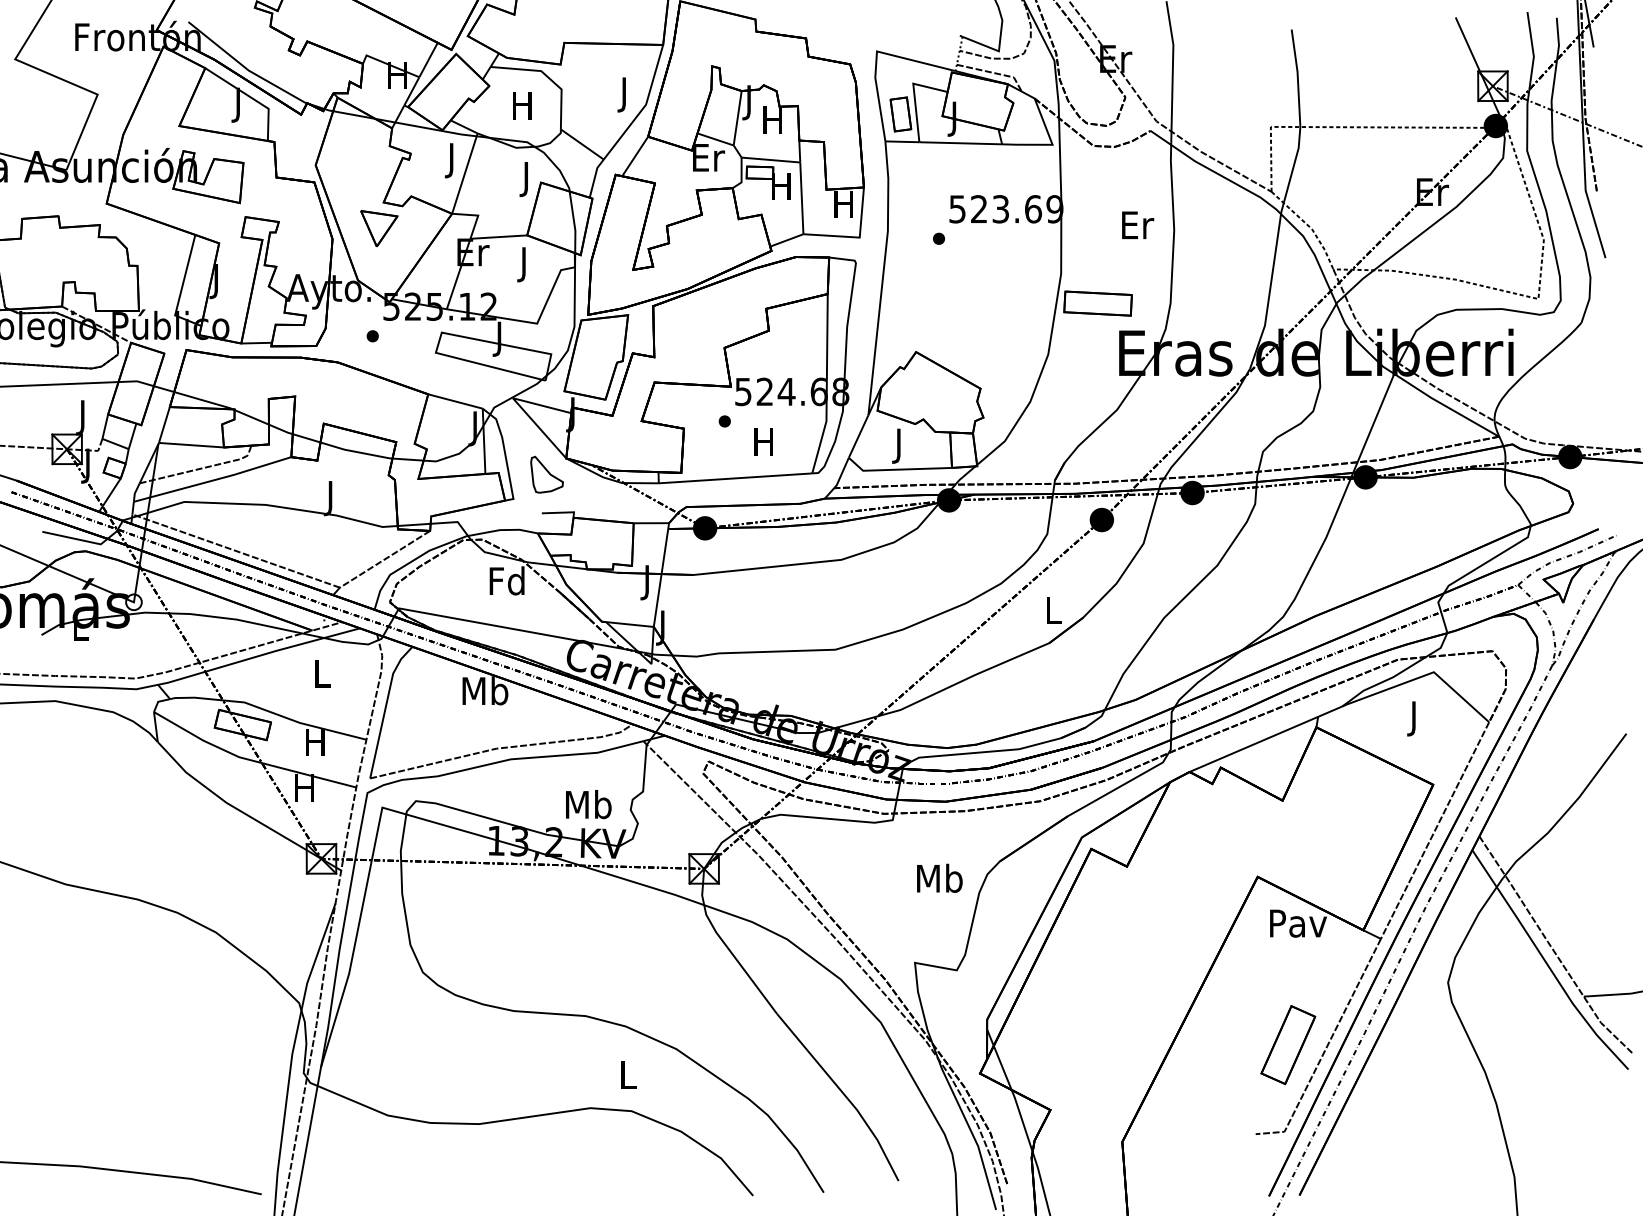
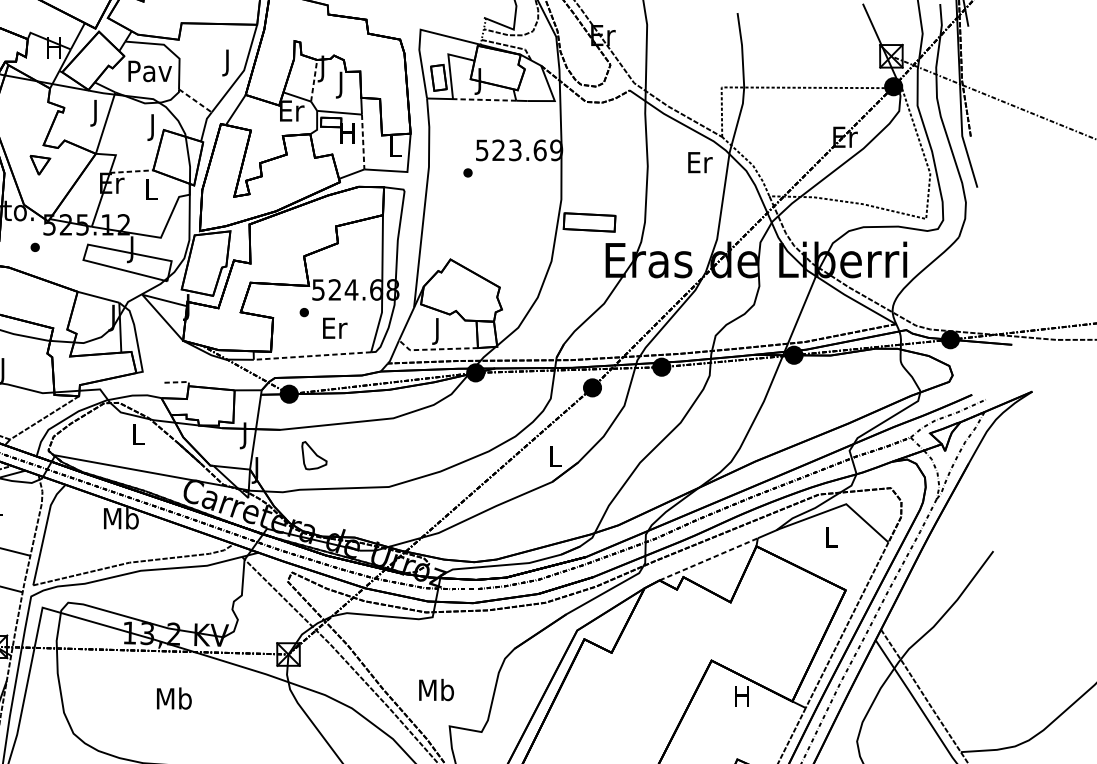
text: (522, 106) -> (149, 71), H -> Pav
line: (737, 117) -> (314, 80), solid -> dashed
text: (772, 123) -> (340, 84), H -> J
line: (960, 143) -> (484, 100), solid -> dashed
line: (582, 144) -> (195, 100), solid -> dashed
line: (801, 198) -> (362, 142), solid -> dashed
text: (843, 204) -> (395, 146), H -> L
text: (1138, 224) -> (700, 162), moved
part: (379, 228) -> (40, 165), size x0.7
line: (499, 237) -> (132, 171), solid -> dashed
text: (524, 264) -> (151, 192), J -> L
text: (765, 441) -> (335, 327), H -> Er
line: (897, 469) -> (436, 349), solid -> dashed
part: (546, 474) -> (314, 455), moved
line: (735, 478) -> (312, 356), solid -> dashed
line: (561, 512) -> (179, 382), solid -> dashed
text: (506, 580) -> (137, 434), Fd -> L
text: (1414, 718) -> (831, 539), J -> L
line: (1253, 744) -> (708, 559), solid -> dashed
text: (588, 804) -> (174, 698), moved
text: (939, 877) -> (436, 689), moved
text: (1298, 923) -> (742, 696), Pav -> H

